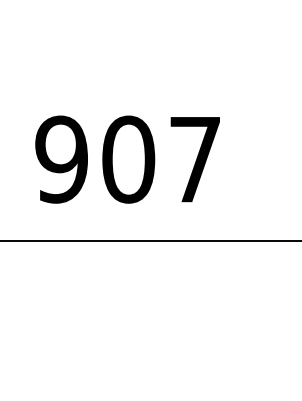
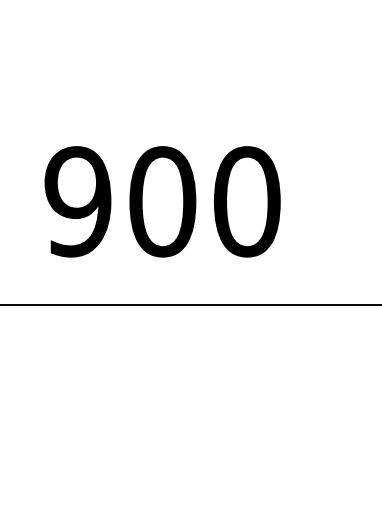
text: (195, 159) -> (247, 201), 907 -> 900

